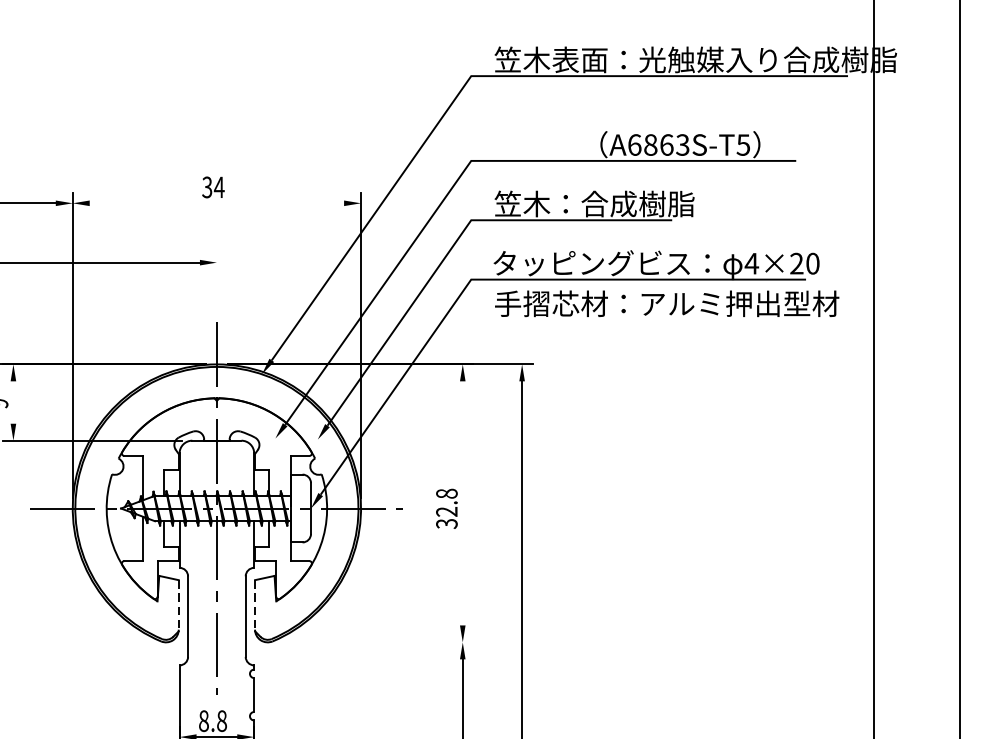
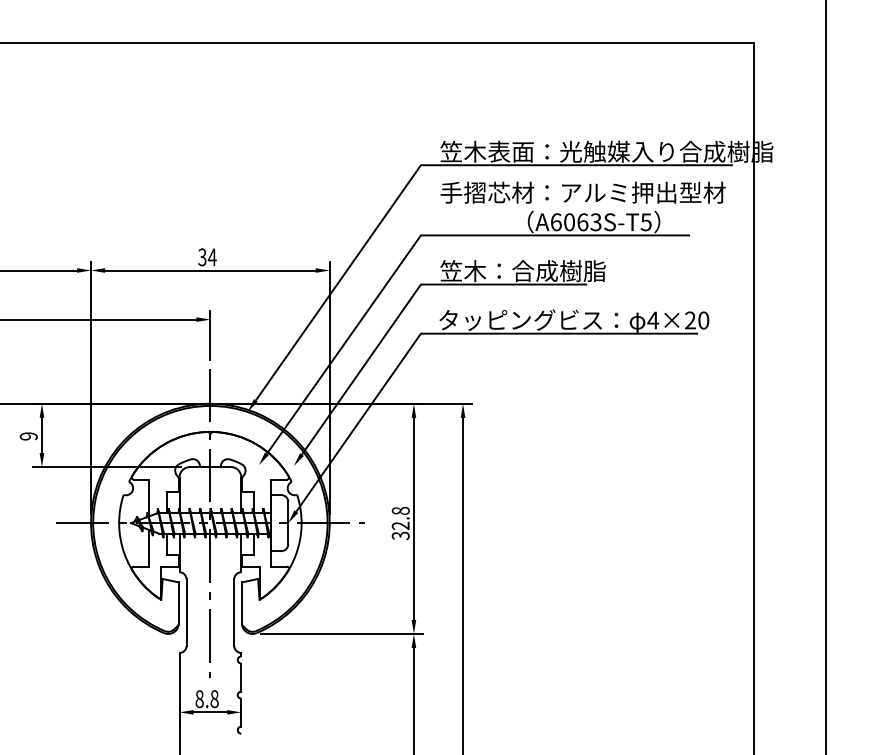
text: (650, 145) -> (569, 222), A6863S-T5 -> A6063S-T5
line: (217, 203) -> (210, 270), added
line: (217, 280) -> (210, 334), added
text: (666, 303) -> (582, 192), moved
line: (12, 401) -> (41, 434), added
line: (462, 502) -> (413, 518), added
line: (178, 605) -> (178, 603), dashed -> solid
line: (254, 605) -> (241, 603), dashed -> solid
line: (375, 641) -> (341, 633), added

